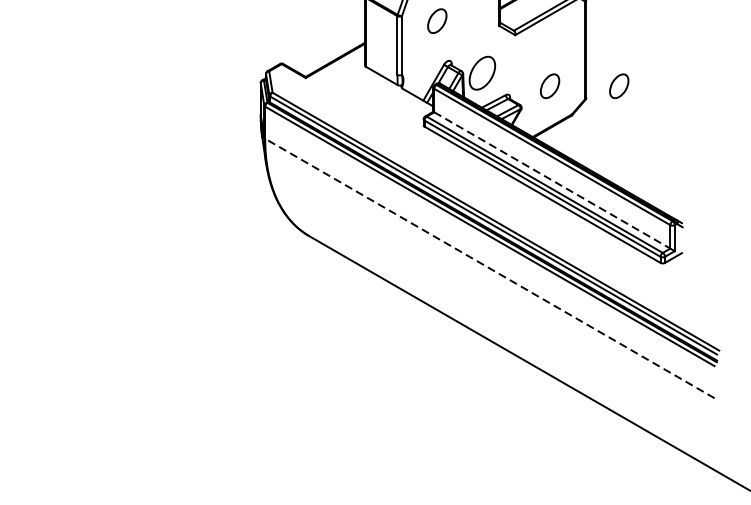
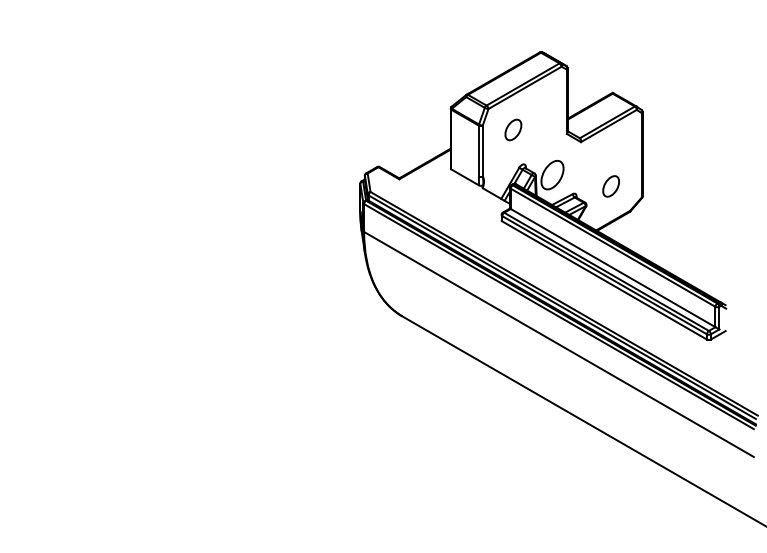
part: (618, 86) -> (670, 186), removed
line: (552, 180) -> (613, 268), dashed -> solid
line: (490, 268) -> (559, 344), dashed -> solid

